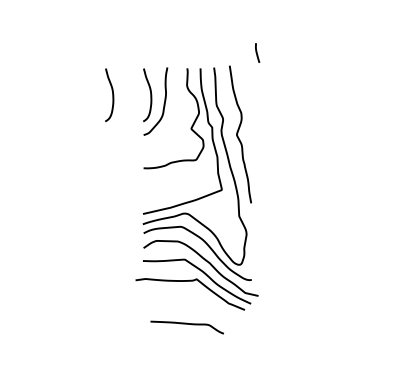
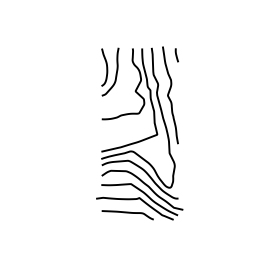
curve: (257, 52) -> (176, 54), moved
curve: (112, 95) -> (79, 67), removed
curve: (186, 324) -> (127, 213), moved

